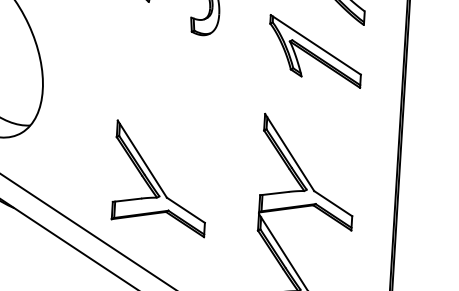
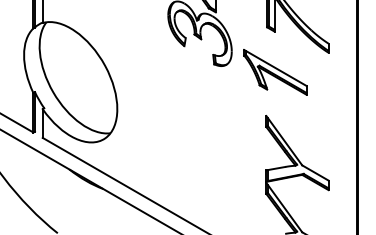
part: (315, 51) -> (275, 72), moved
part: (160, 178) -> (199, 163), removed

